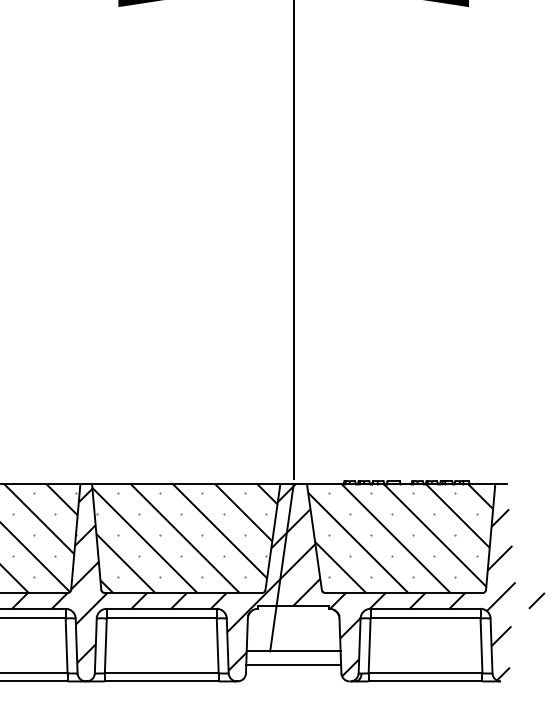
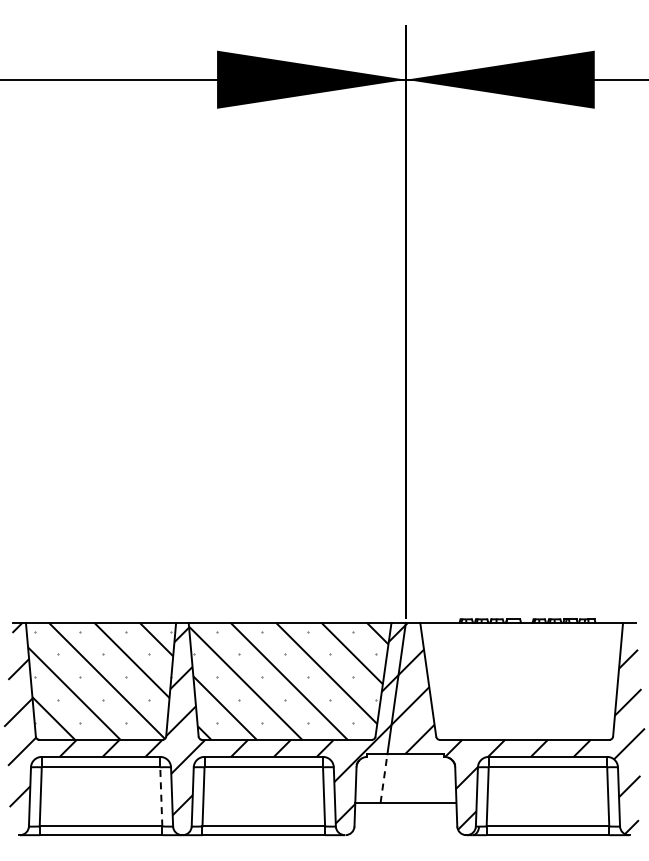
hatch: (400, 537) -> (520, 680), removed
line: (273, 628) -> (384, 778), solid -> dashed
line: (66, 645) -> (161, 796), solid -> dashed
line: (293, 665) -> (405, 817), removed

